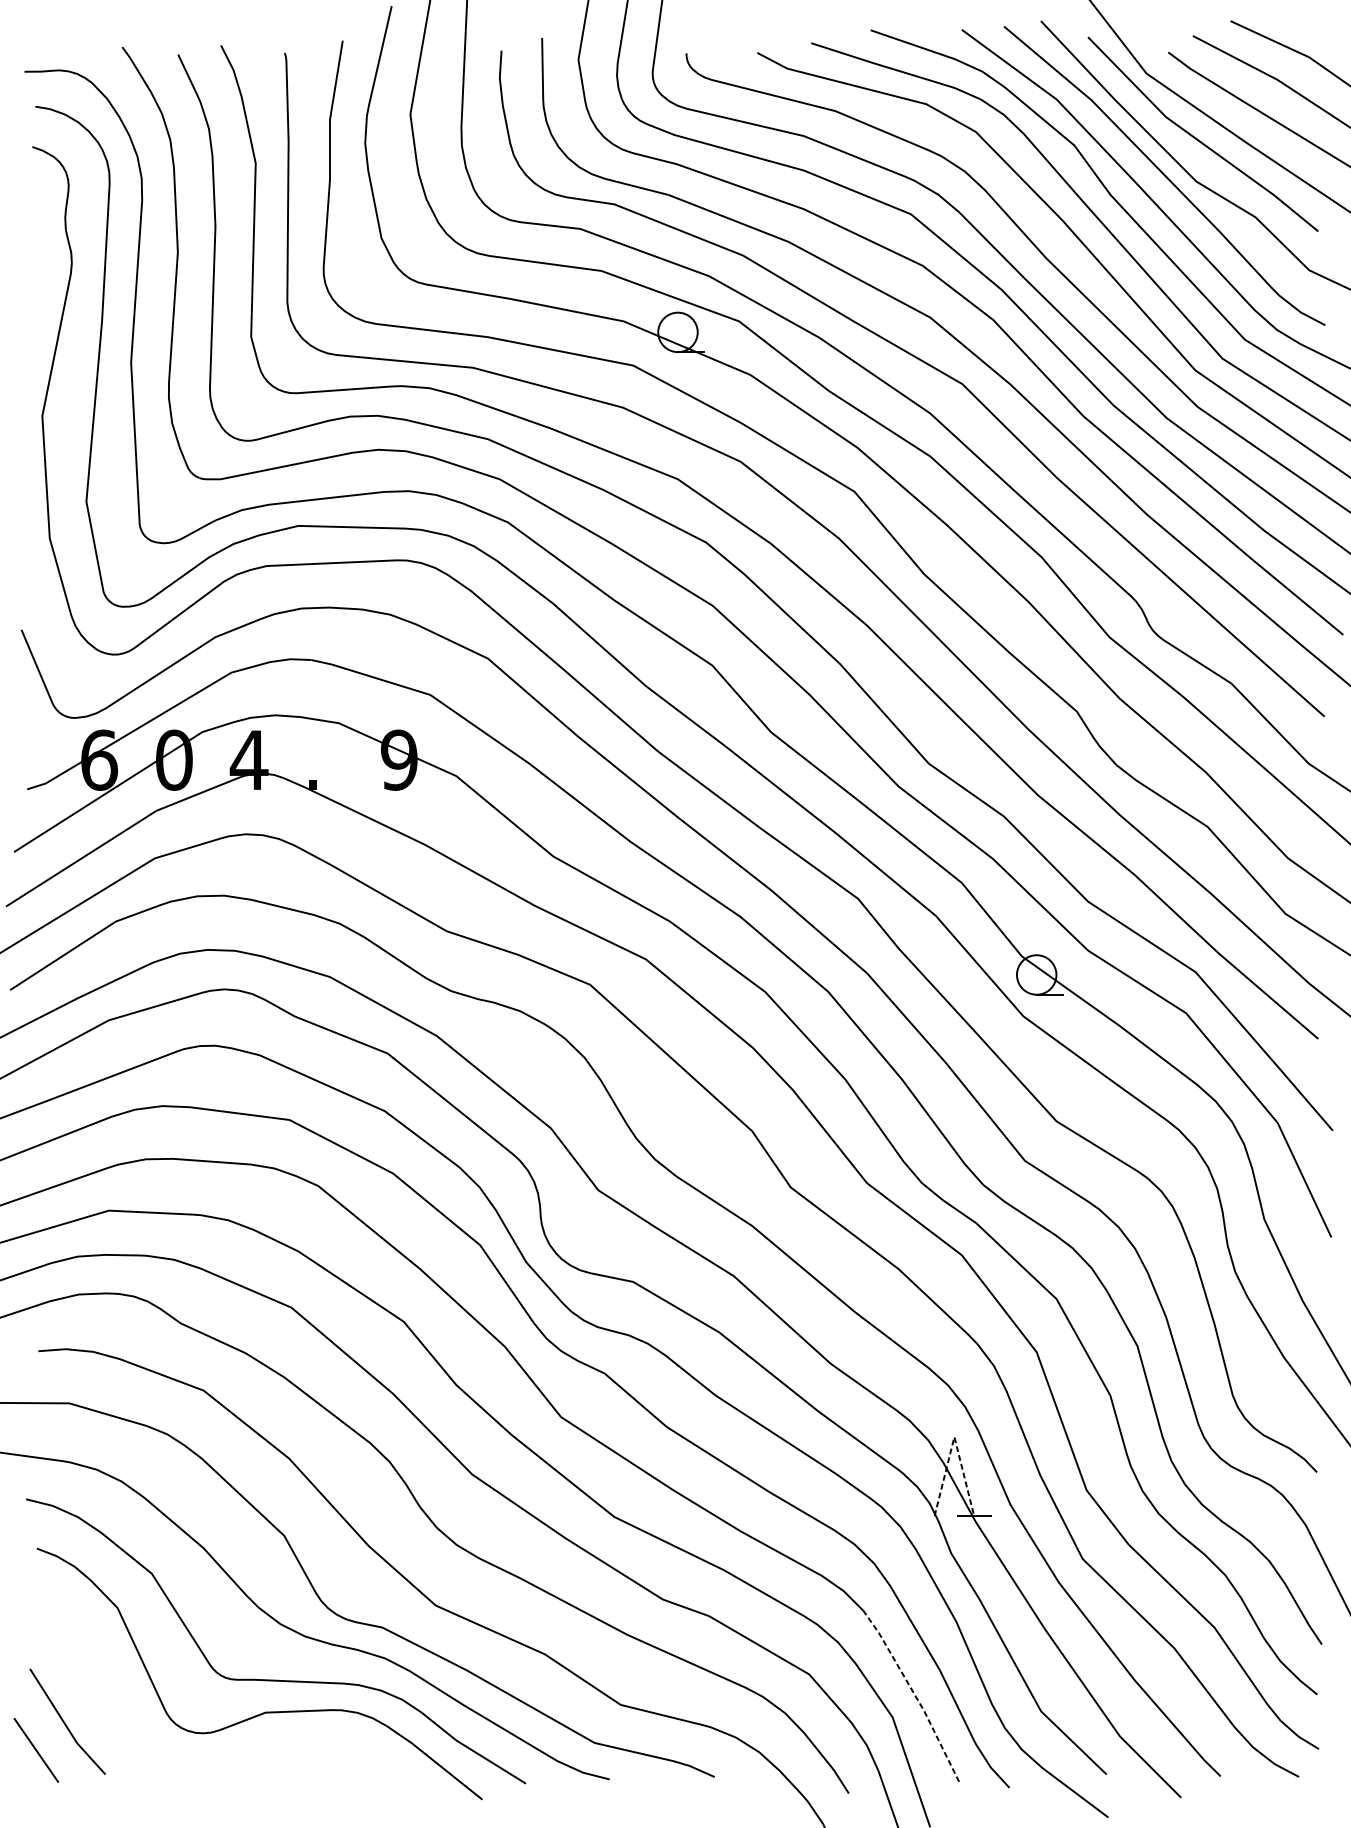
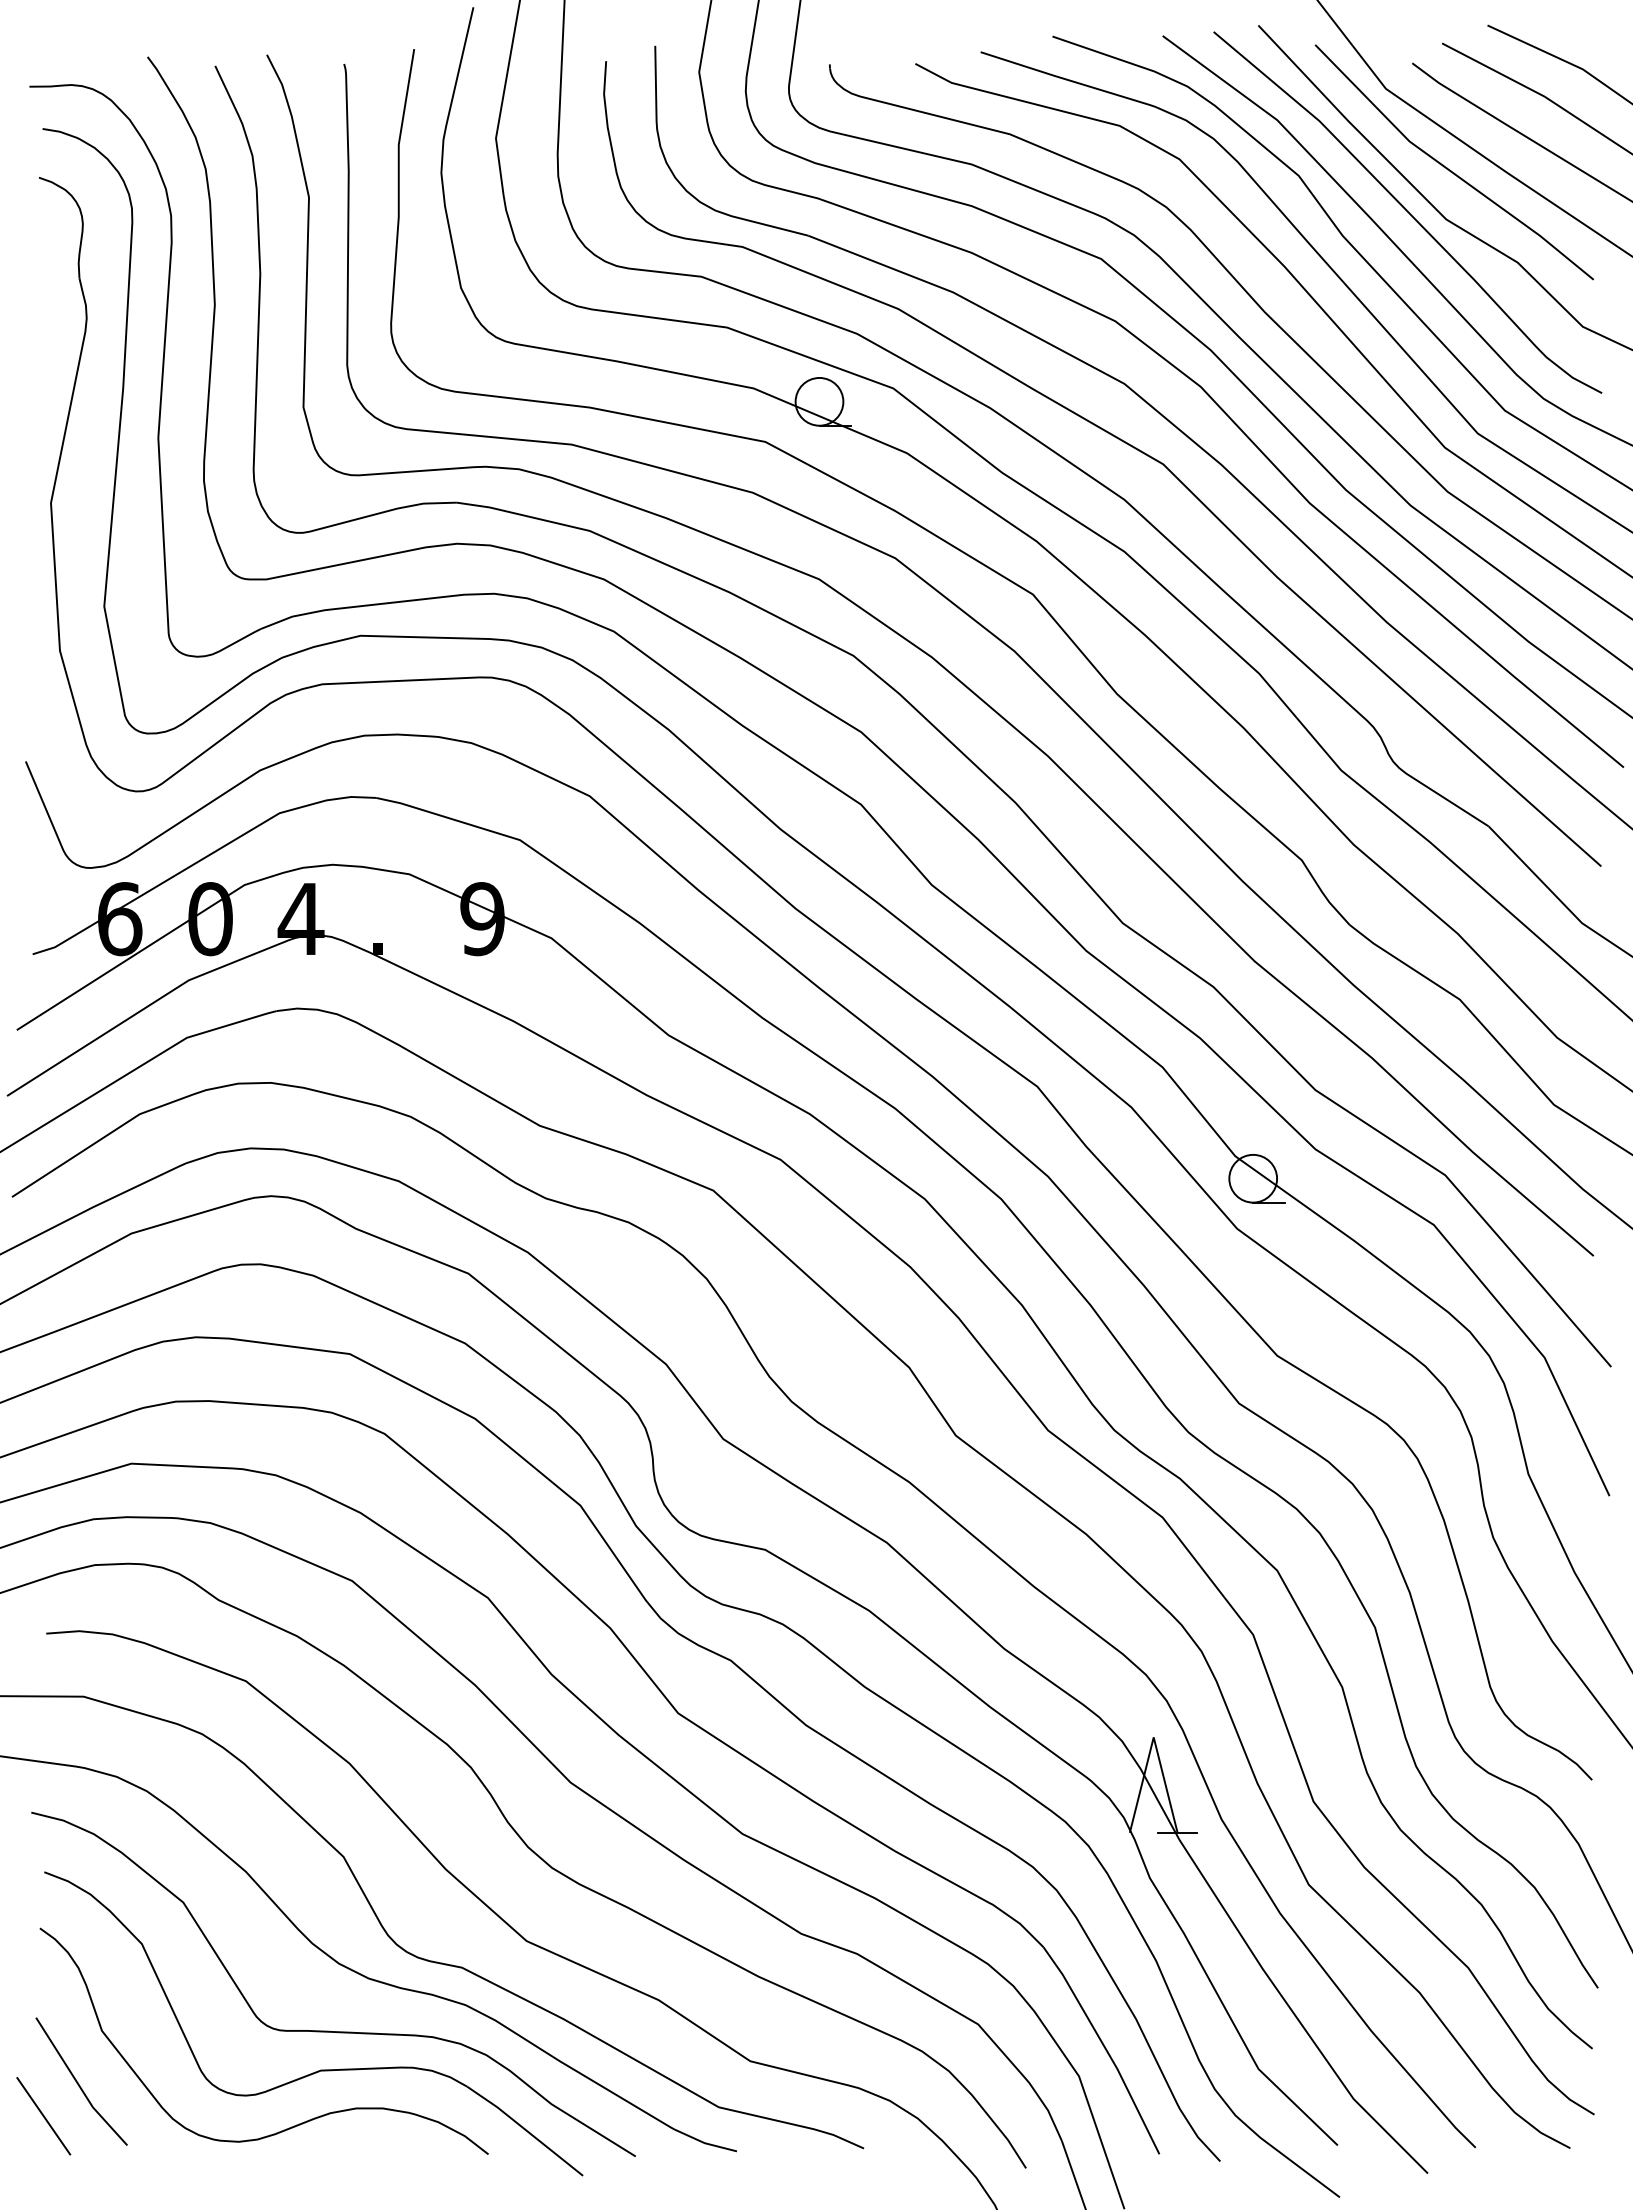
line: (954, 1437) -> (1153, 1737), dashed -> solid
line: (913, 1693) -> (1104, 2047), dashed -> solid
curve: (245, 1757) -> (296, 2124), added

